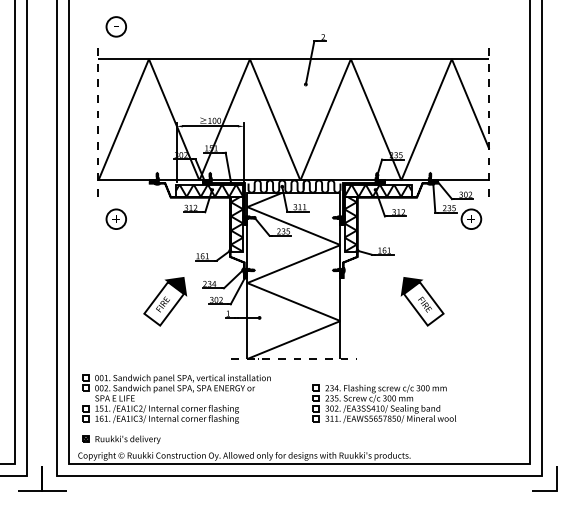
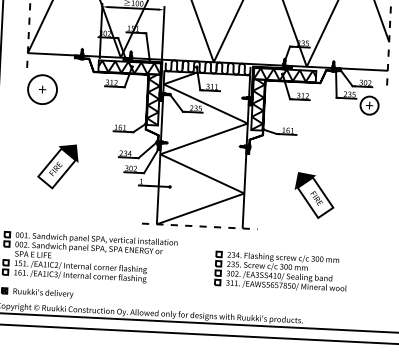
circle: (116, 219) -> (42, 89), size x1.6
part: (165, 301) -> (58, 166), moved
part: (422, 301) -> (314, 195), moved

